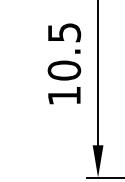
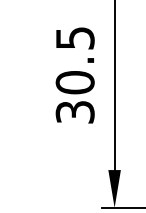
text: (64, 95) -> (75, 111), 10.5 -> 30.5

